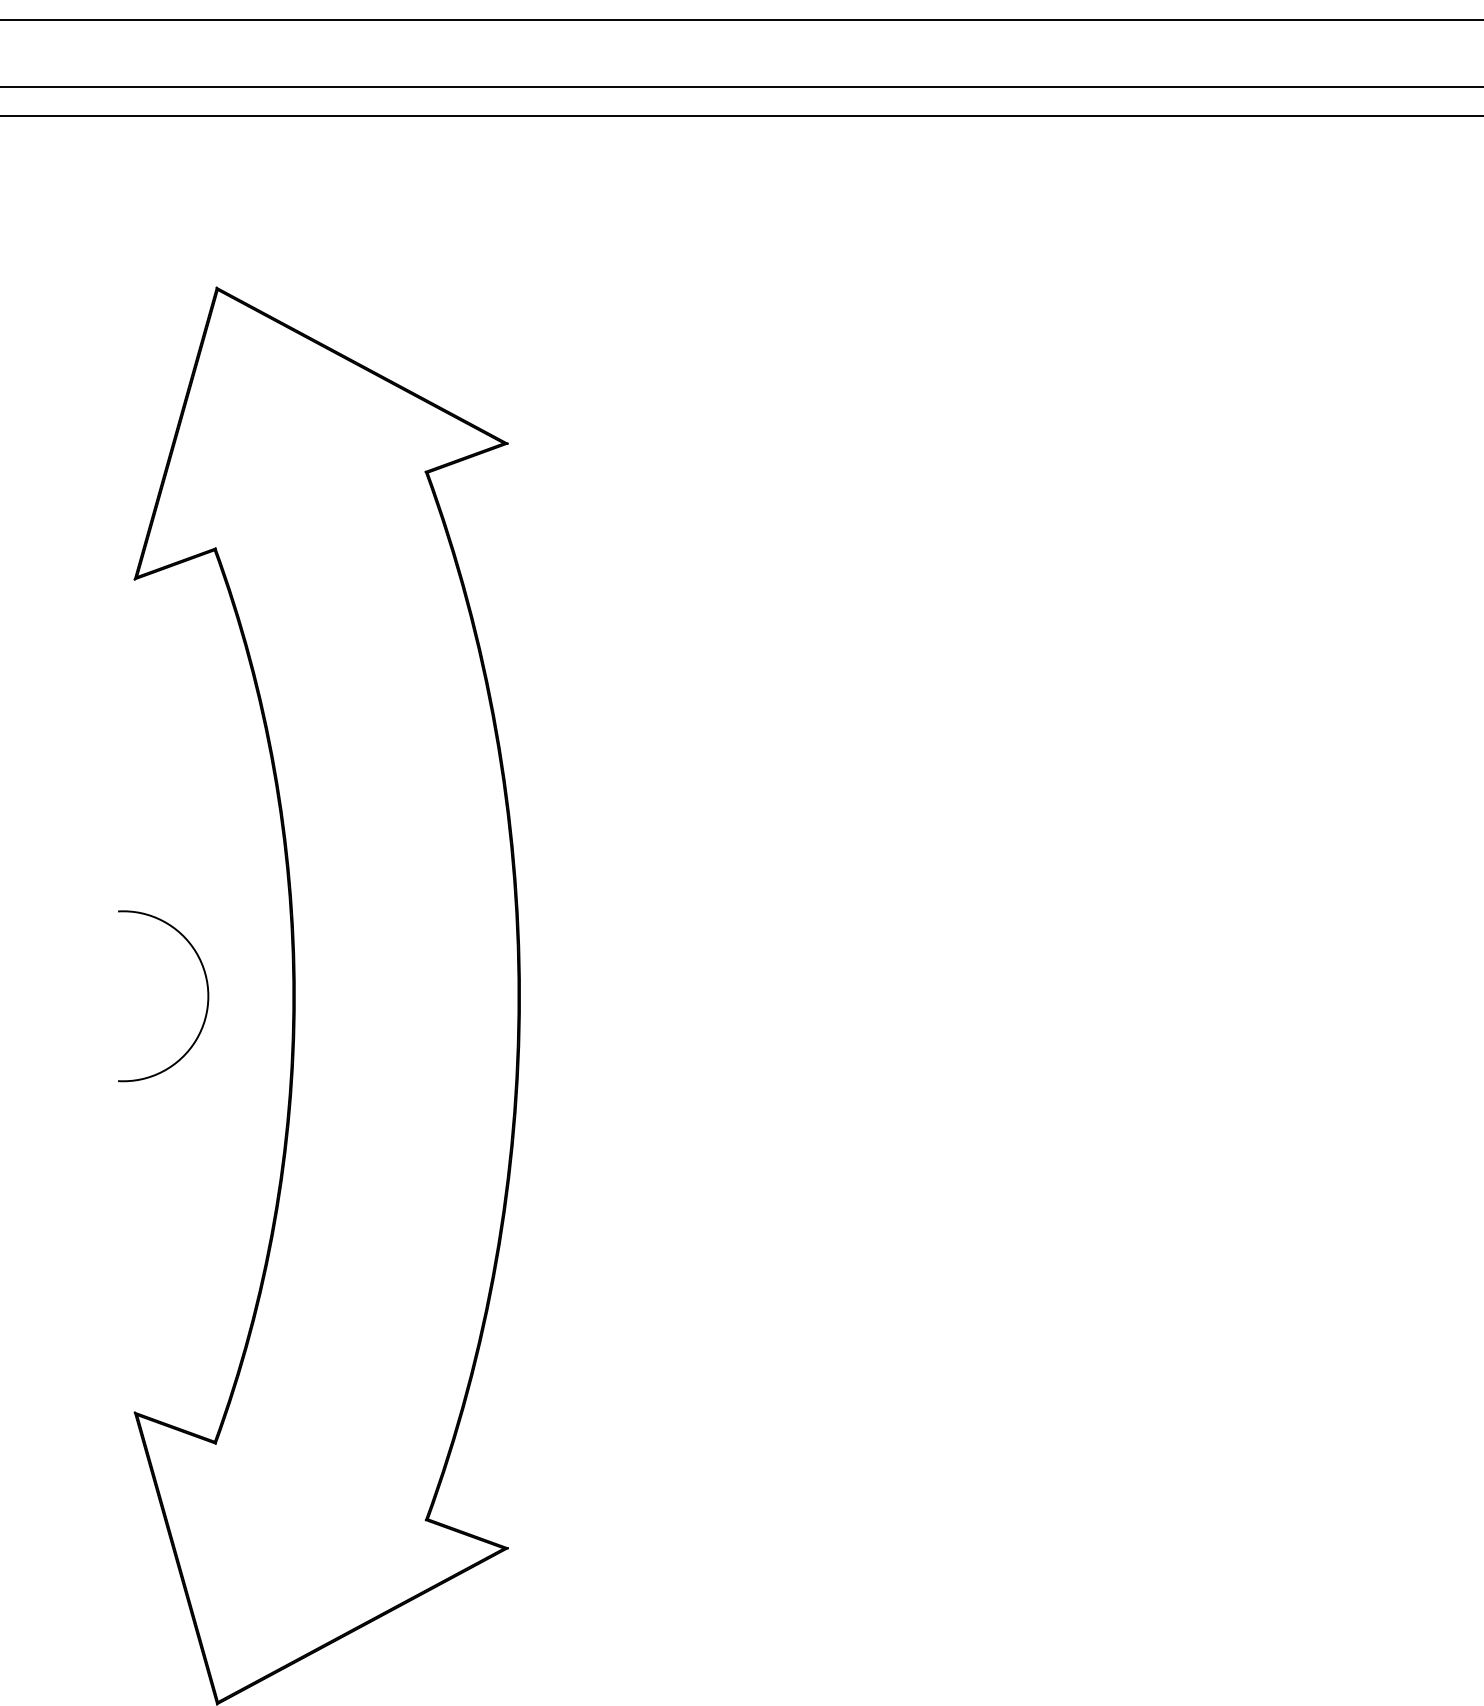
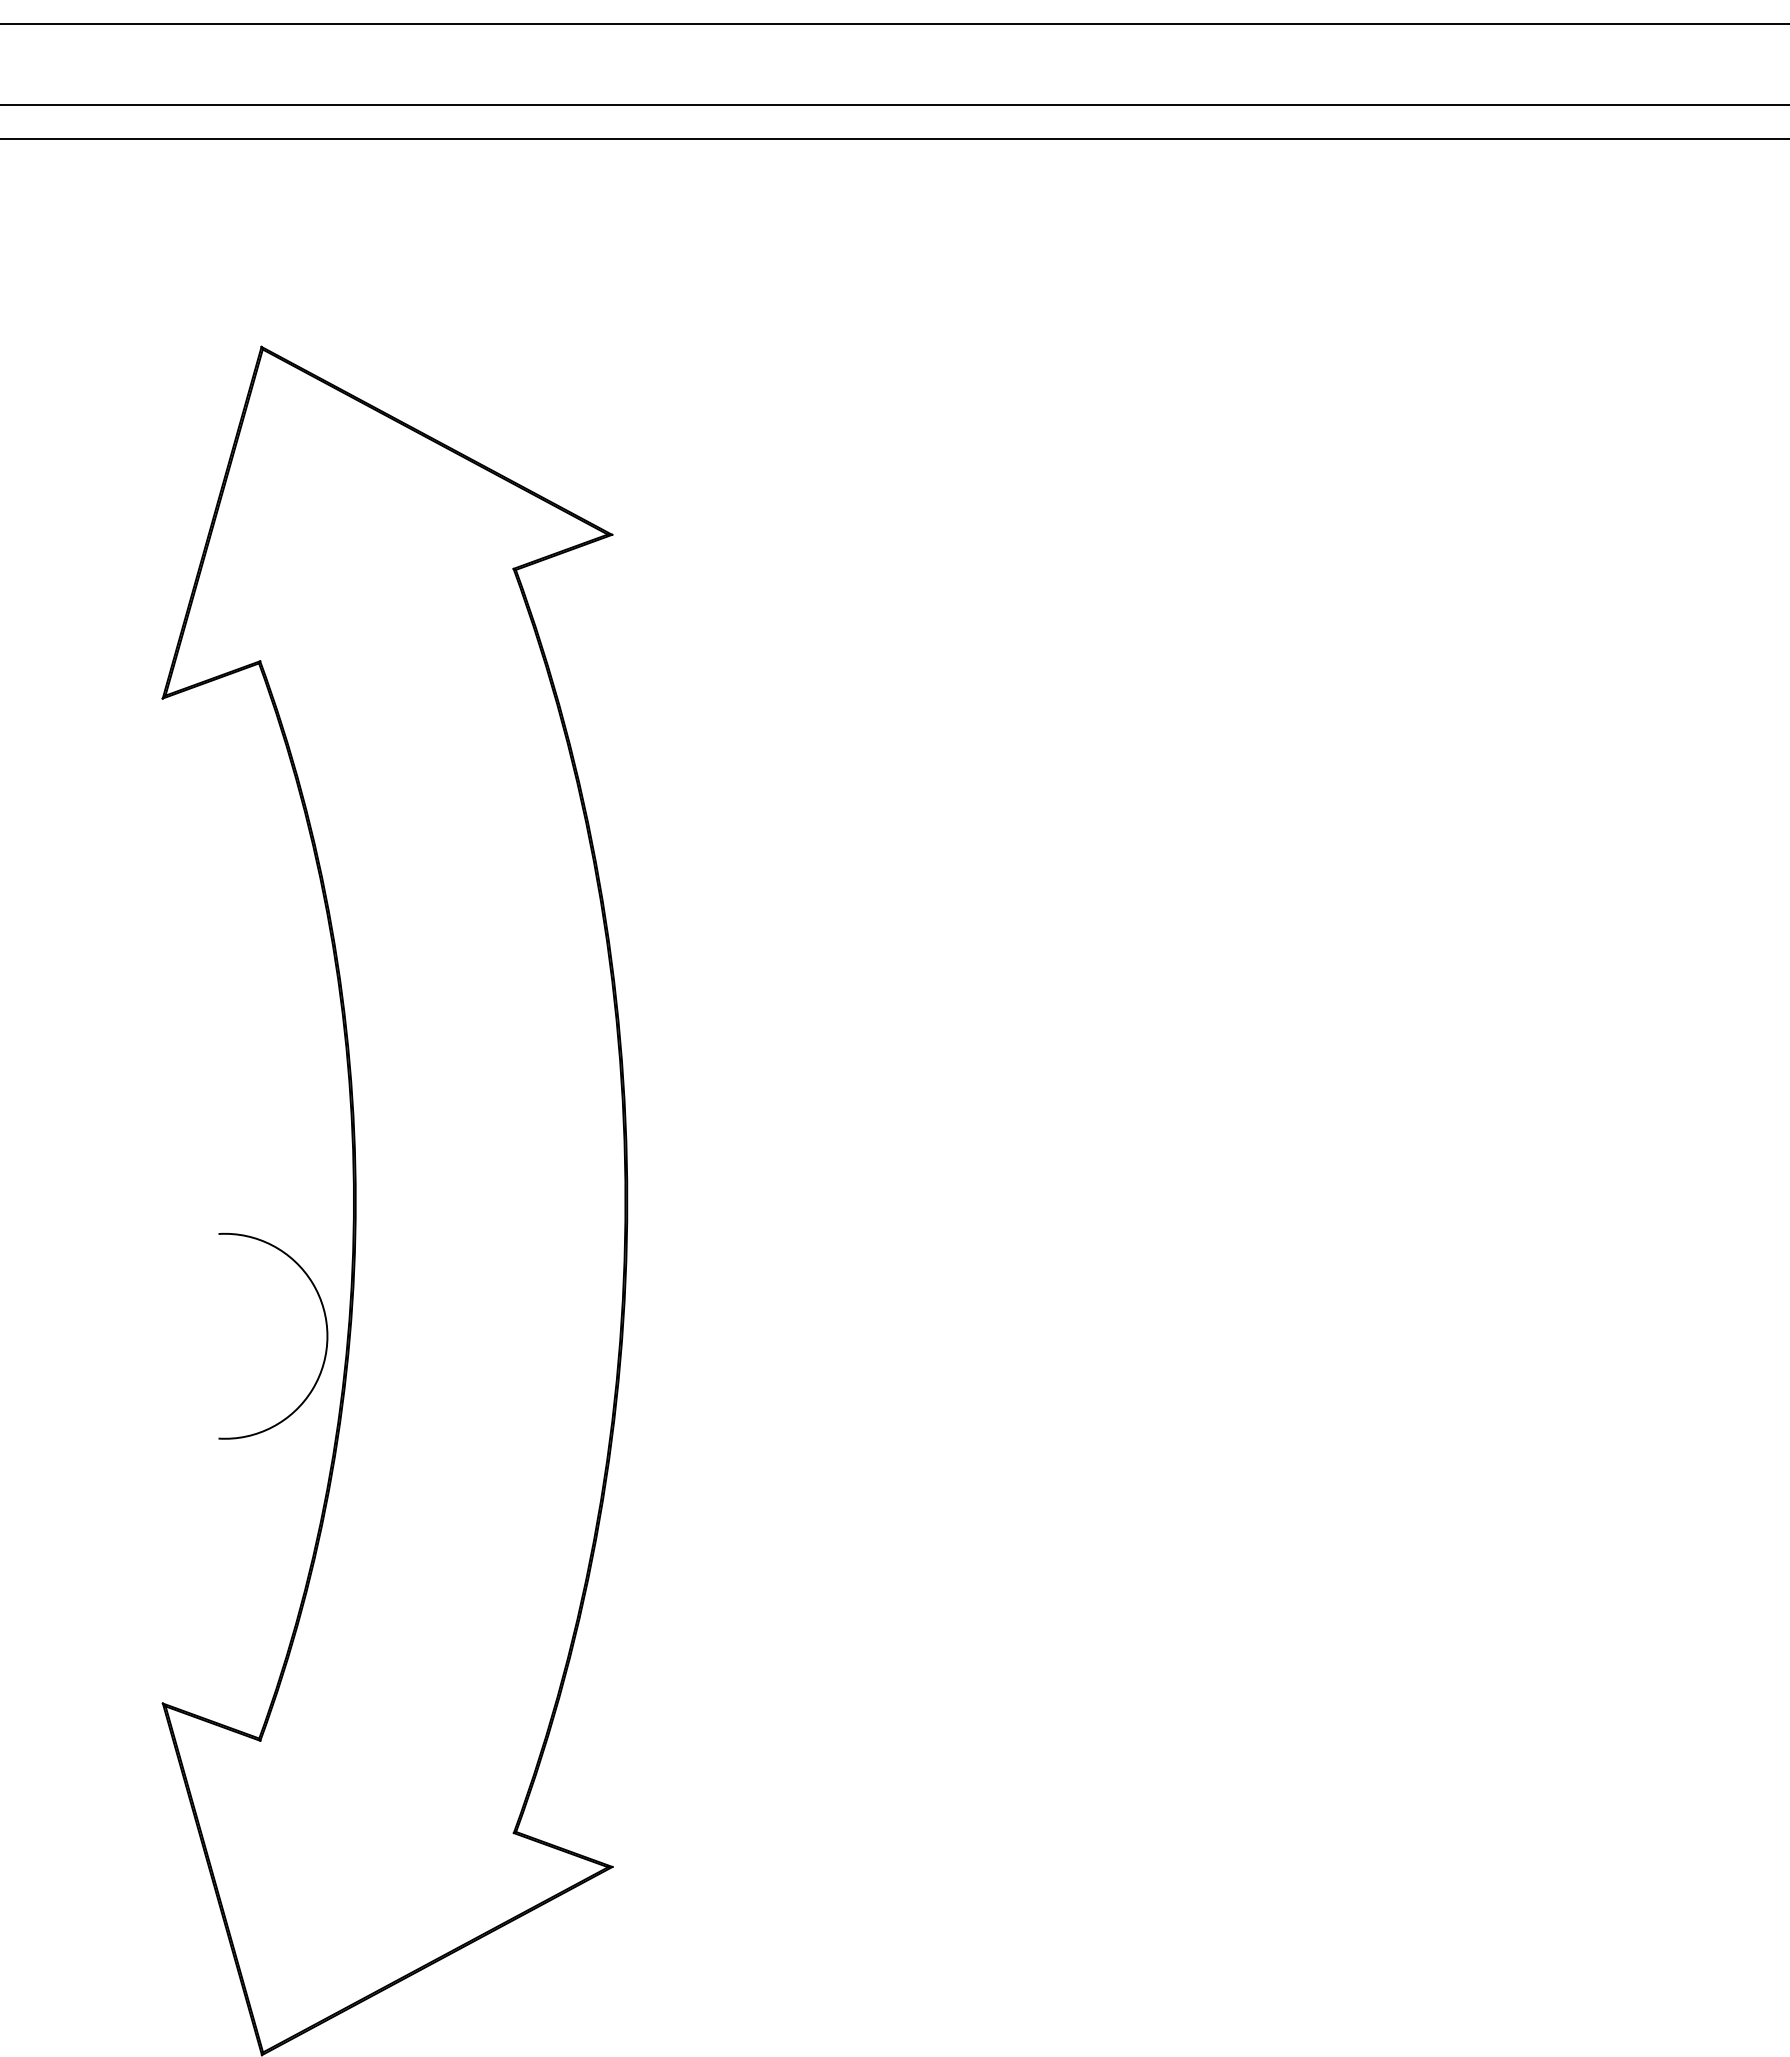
arc: (207, 995) -> (326, 1335), moved

